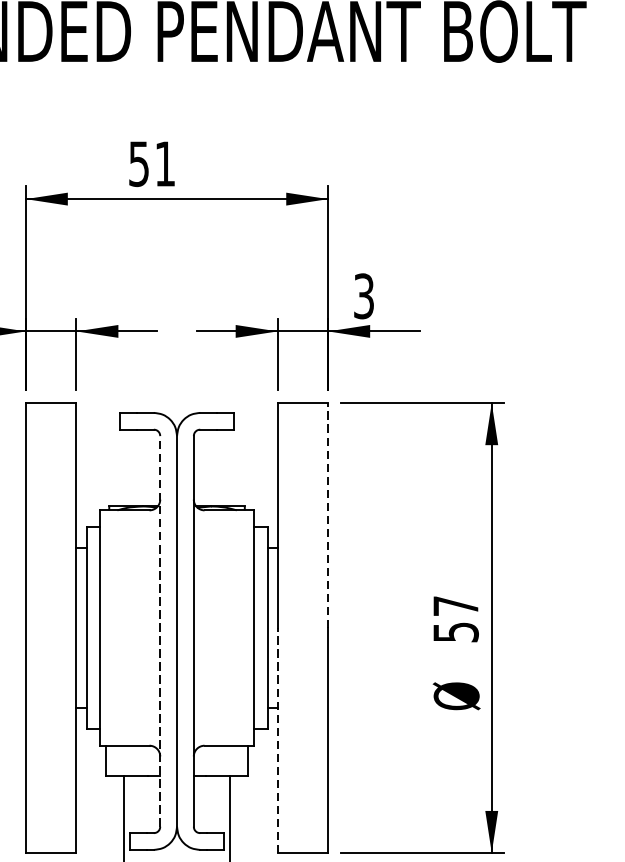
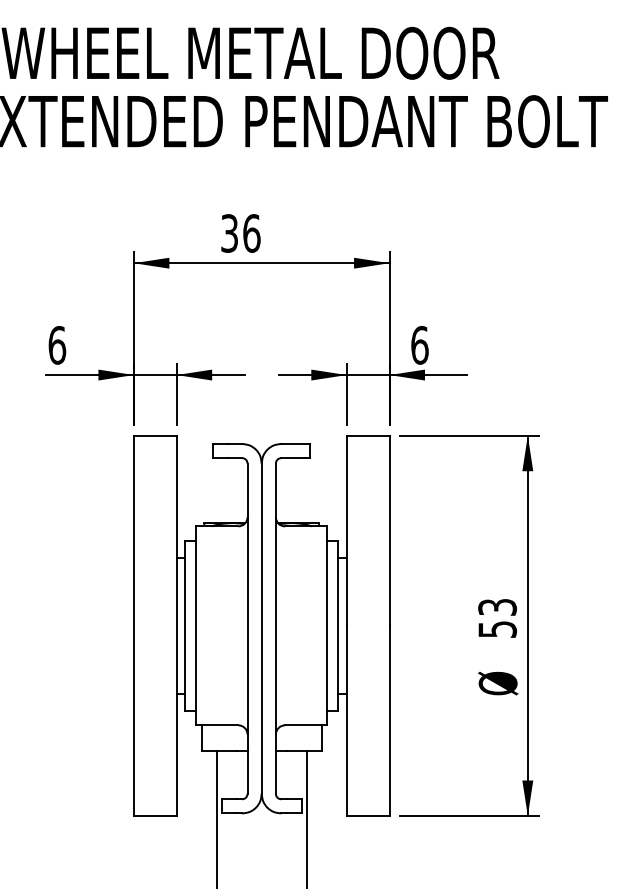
text: (151, 163) -> (240, 233), 51 -> 36
text: (363, 296) -> (419, 345), 3 -> 6
line: (328, 515) -> (389, 530), dashed -> solid
text: (455, 606) -> (497, 607), 57 -> 53
line: (160, 631) -> (247, 628), dashed -> solid
line: (277, 739) -> (346, 720), dashed -> solid

